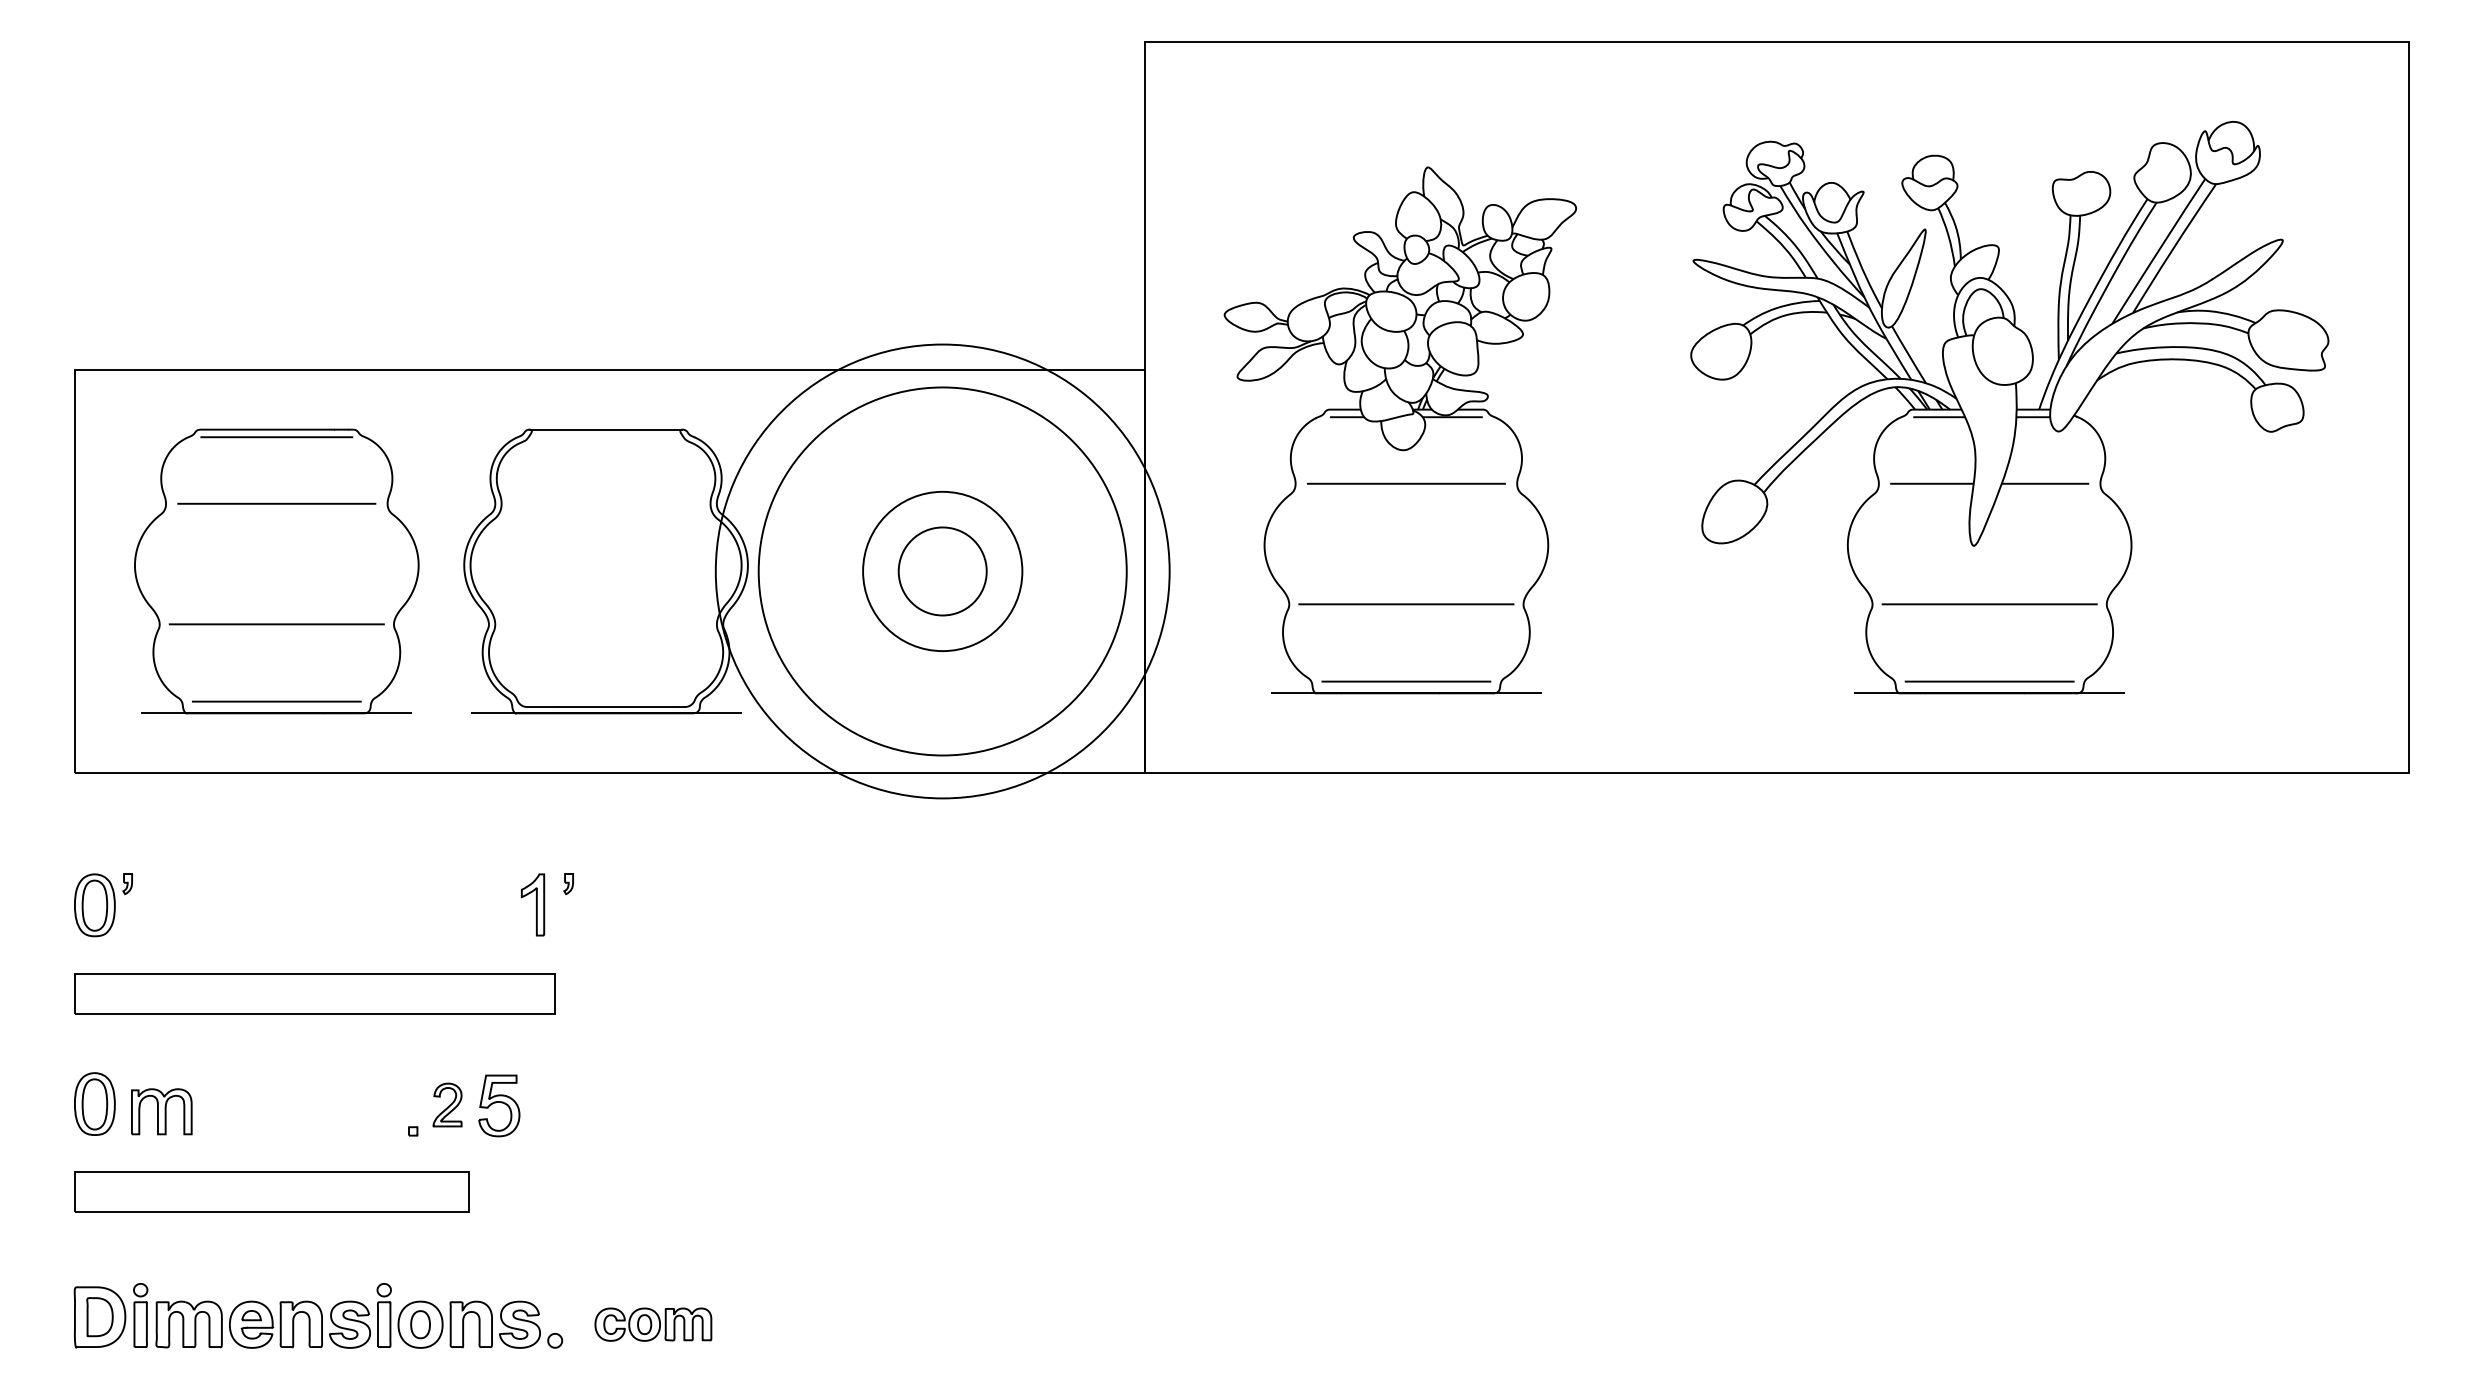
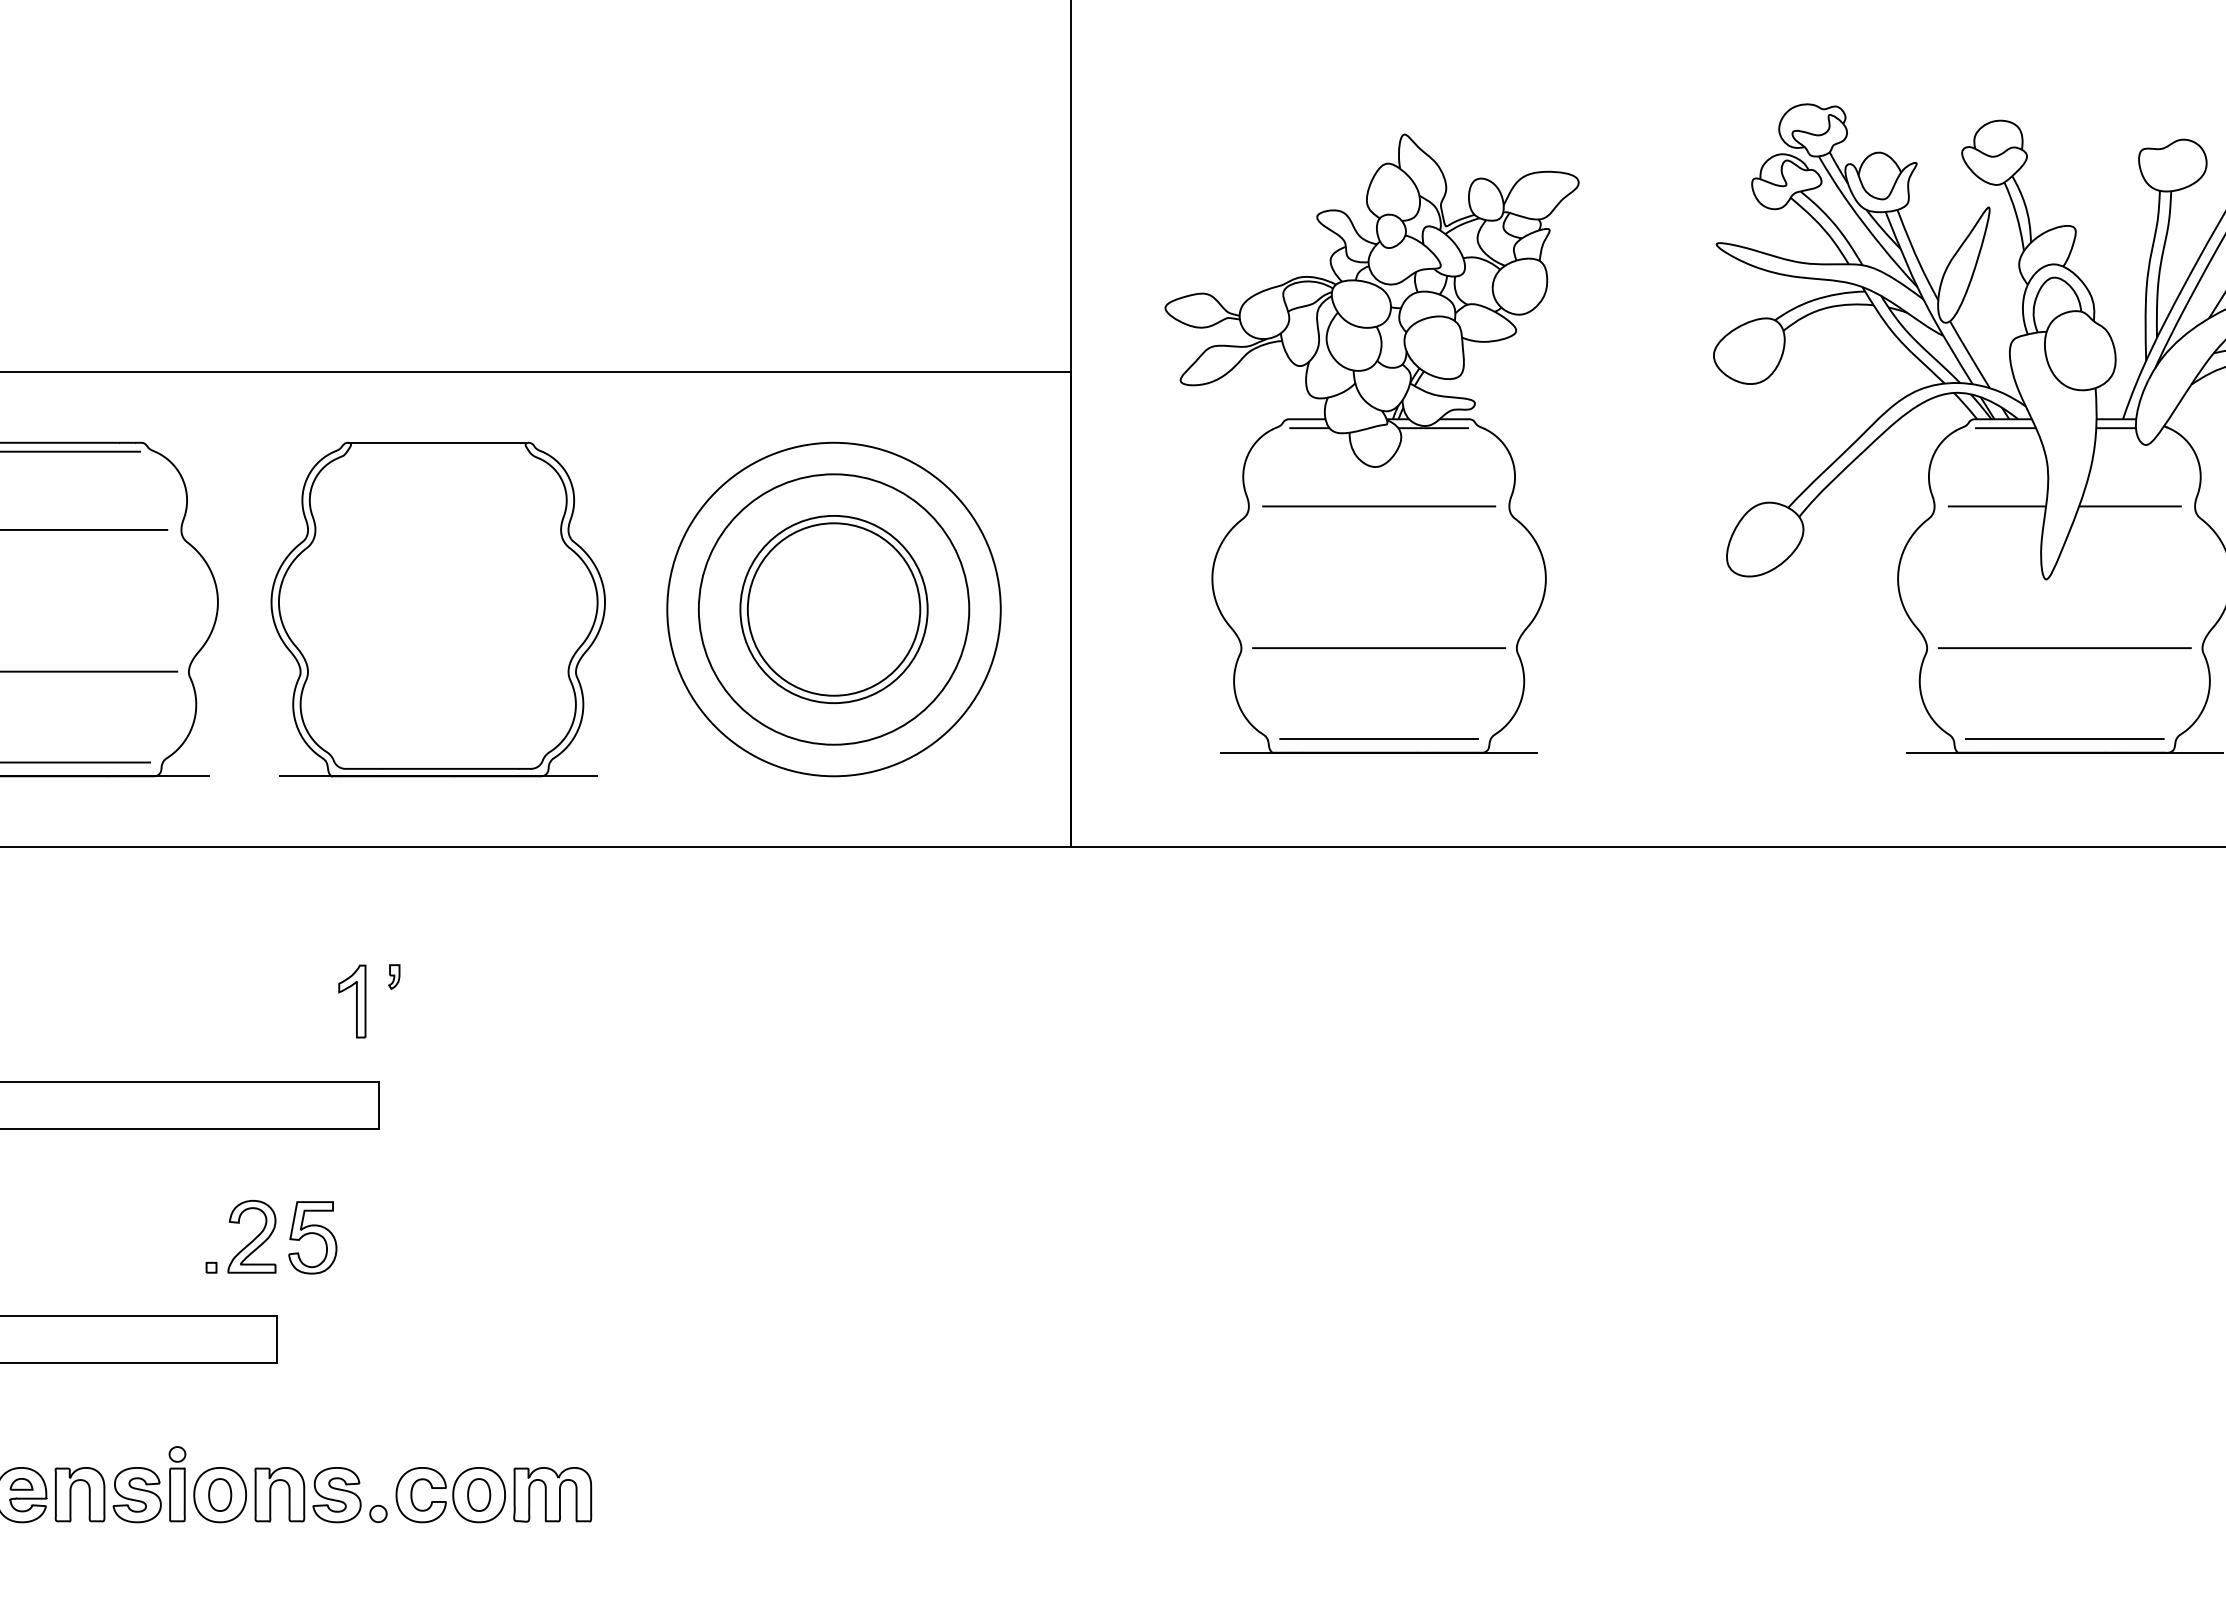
circle: (942, 571) -> (833, 609), size x0.62
circle: (942, 571) -> (833, 609), size x0.62
circle: (942, 571) -> (833, 609), size x1.67
part: (447, 1104) -> (251, 1236), size x1.43
part: (653, 1324) -> (494, 1494), size x1.43

